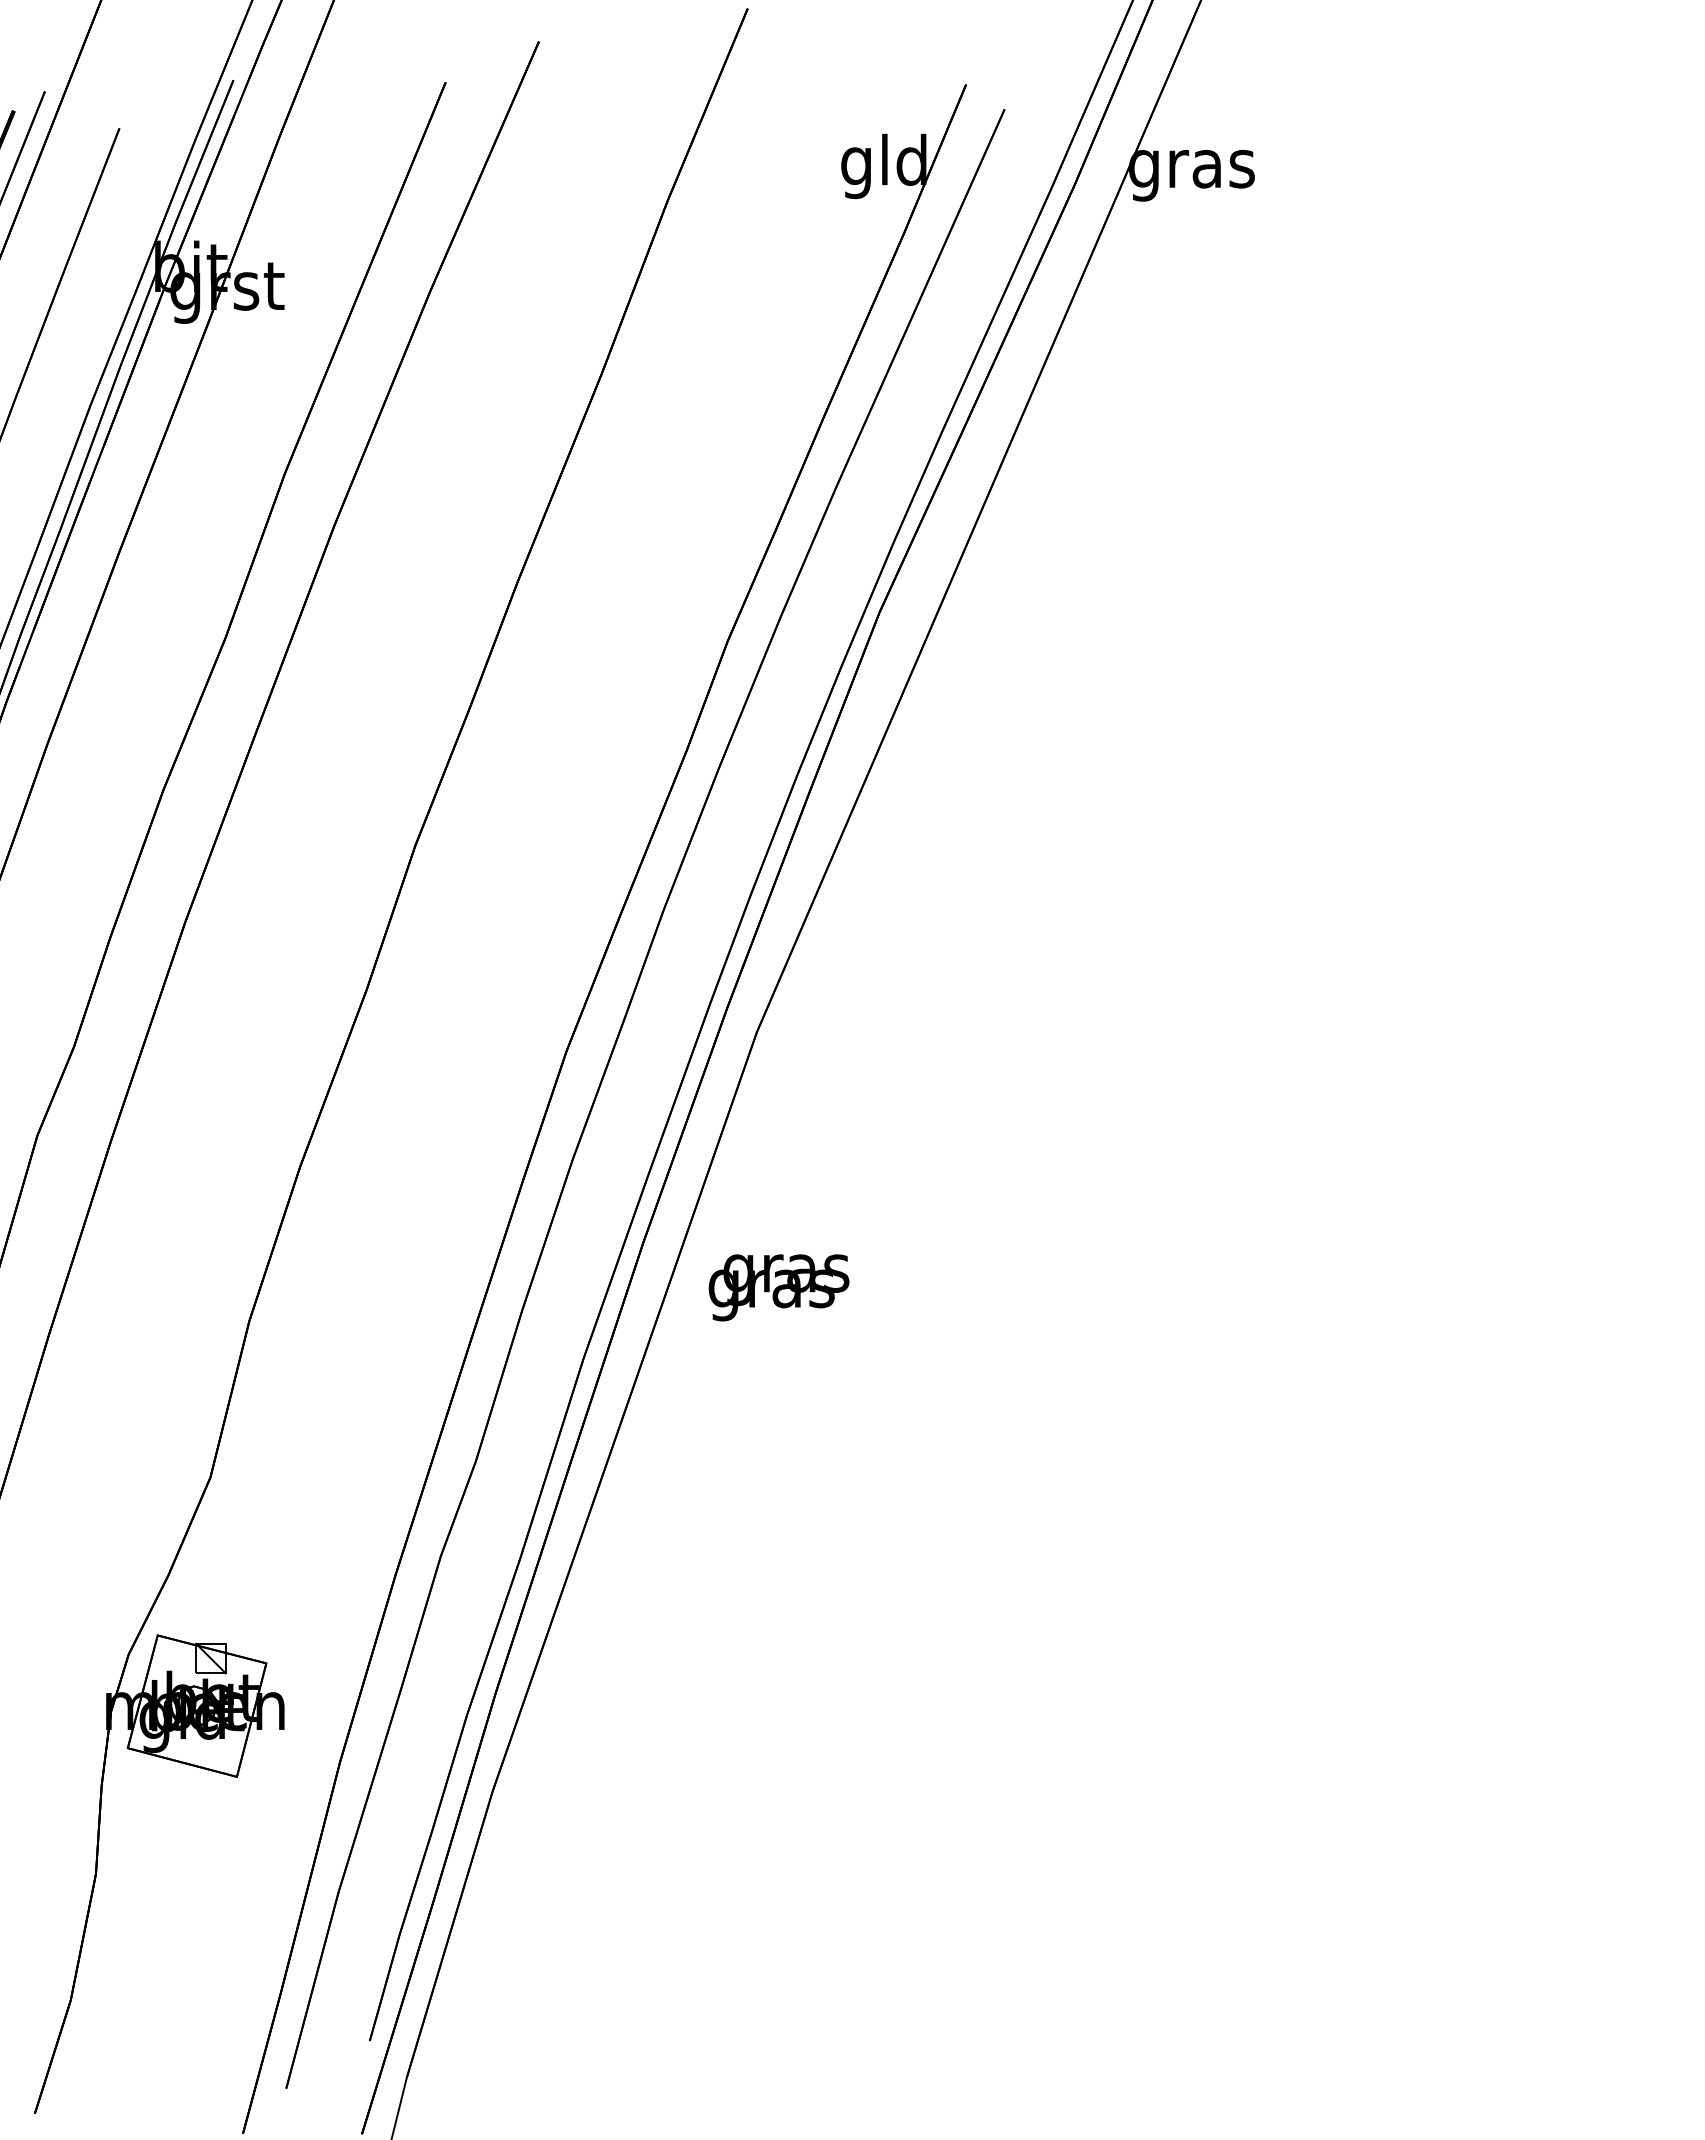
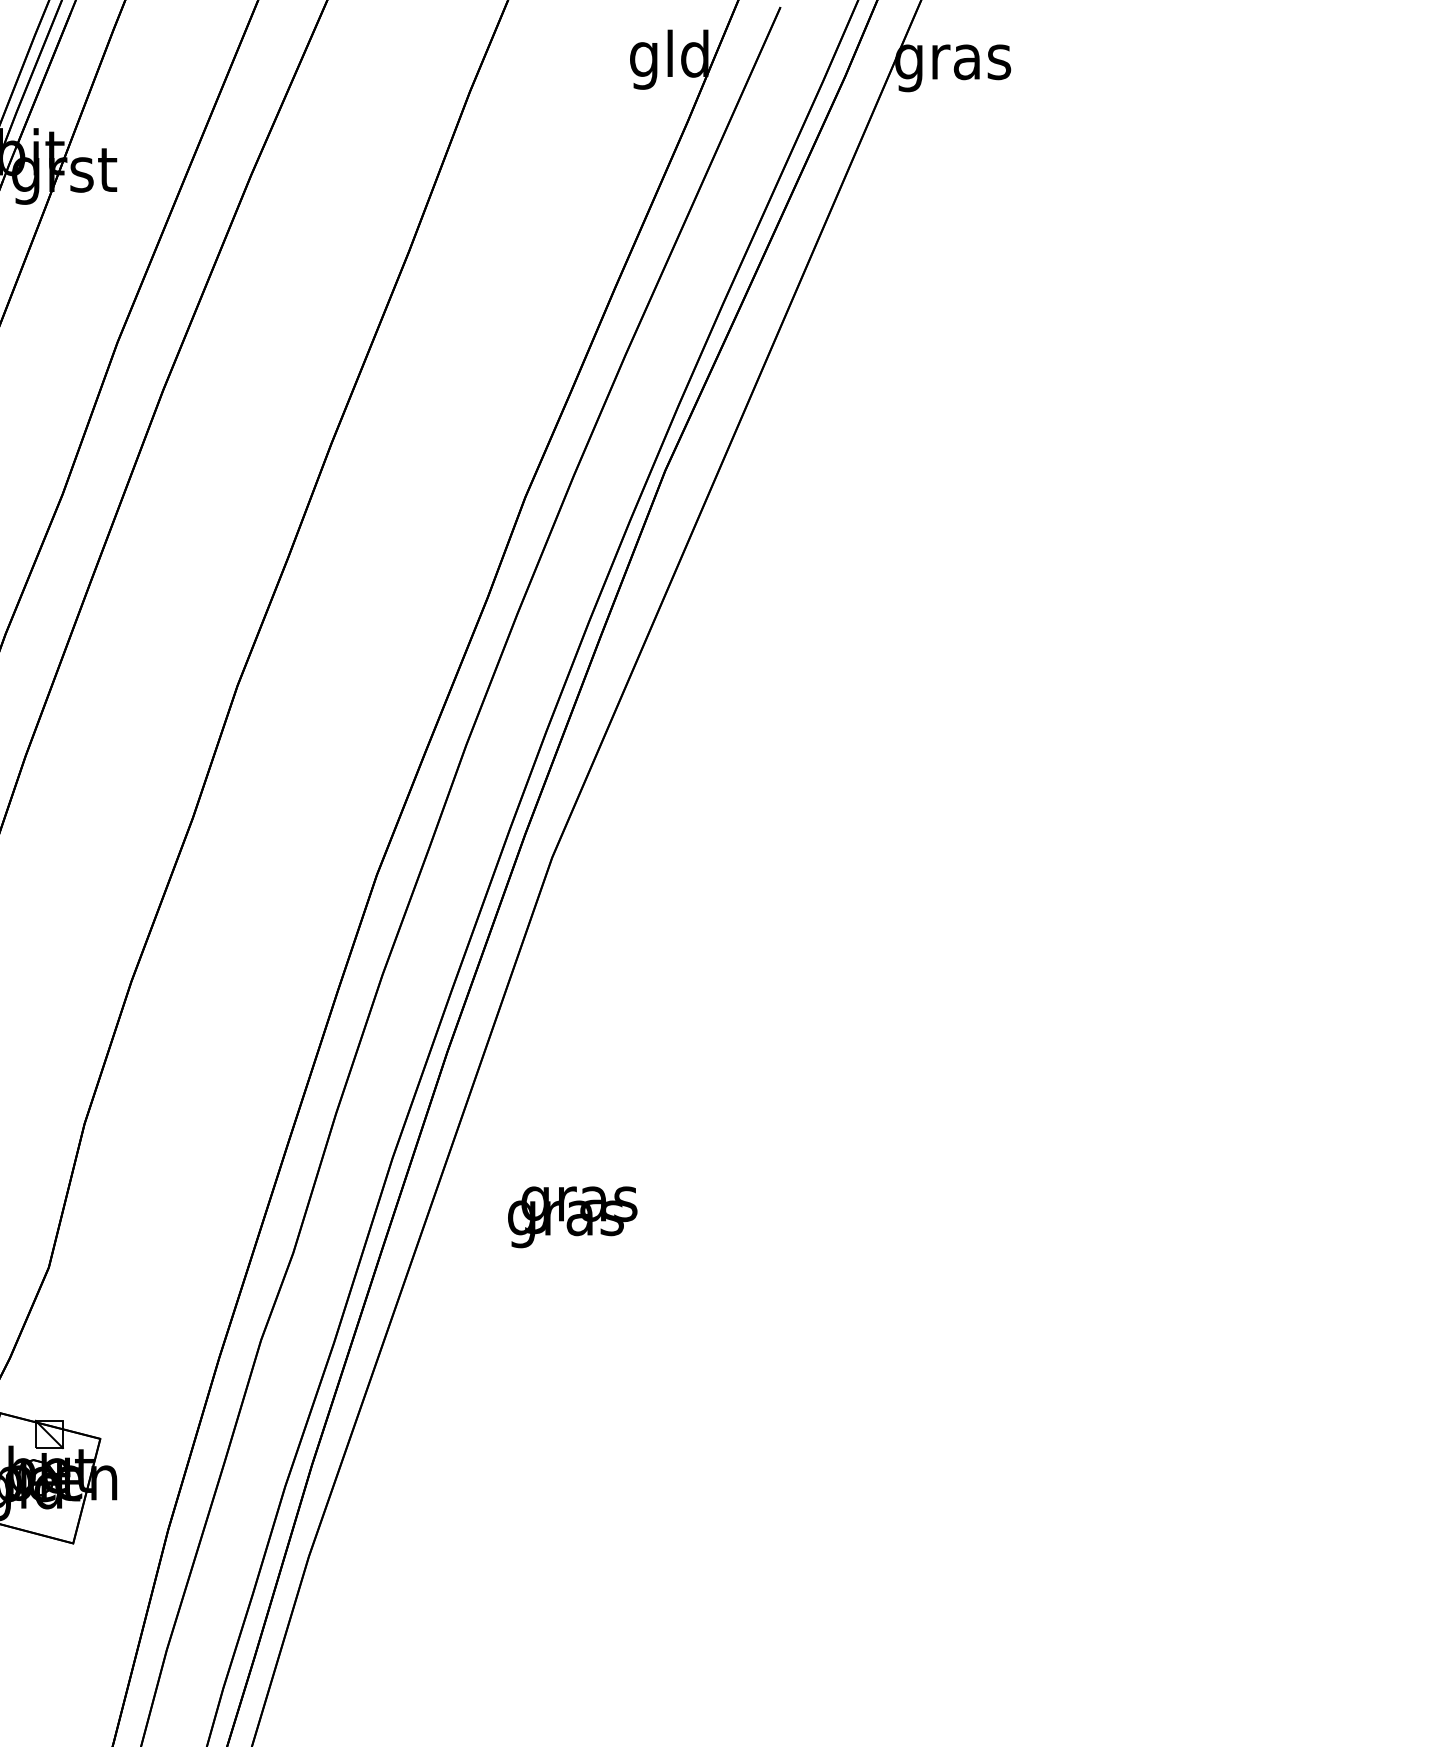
text: (778, 1287) -> (572, 1216), moved

